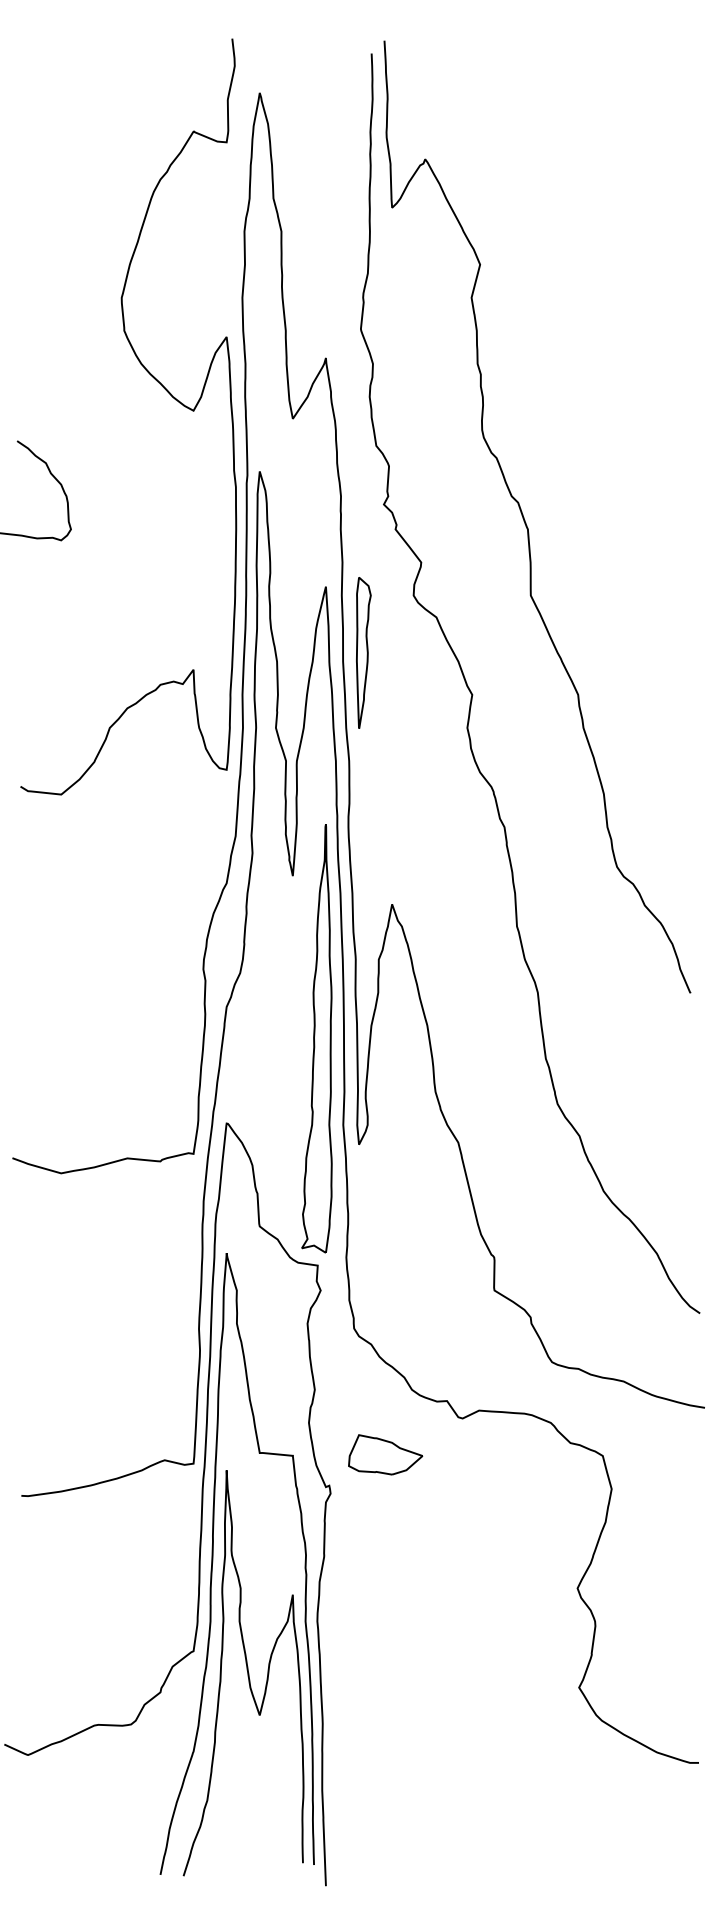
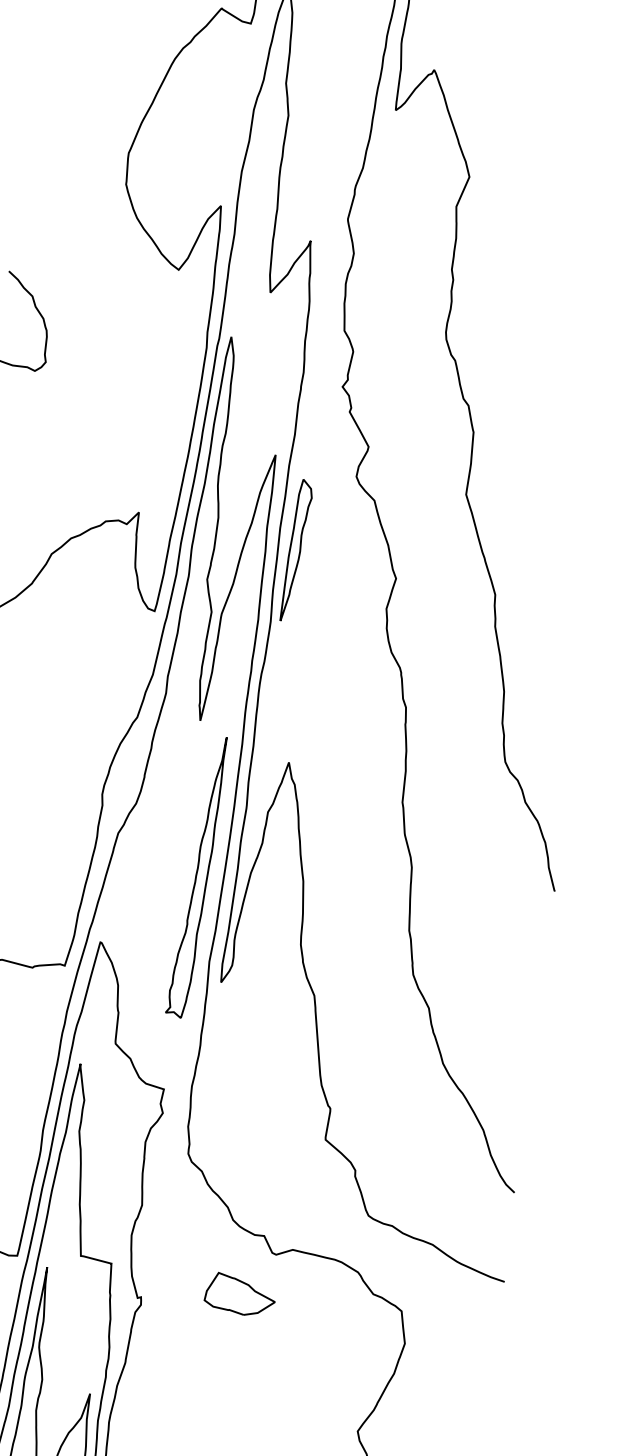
part: (363, 652) -> (296, 550), moved
part: (316, 1038) -> (197, 876), size x0.7
part: (385, 1454) -> (240, 1295), moved

